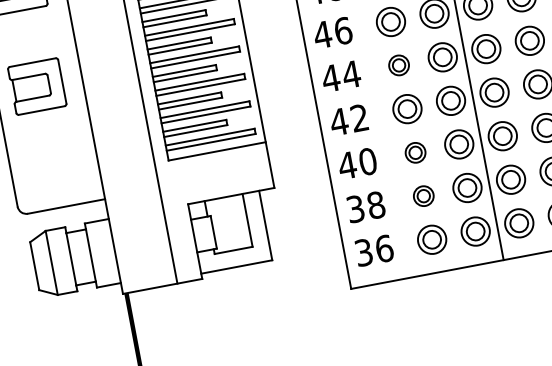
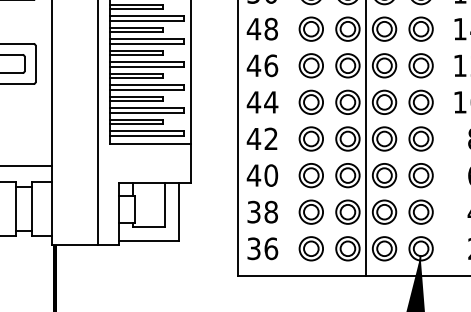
part: (398, 64) -> (310, 101), size x1.43
part: (414, 152) -> (310, 175), size x1.43
part: (422, 195) -> (310, 211), size x1.43

